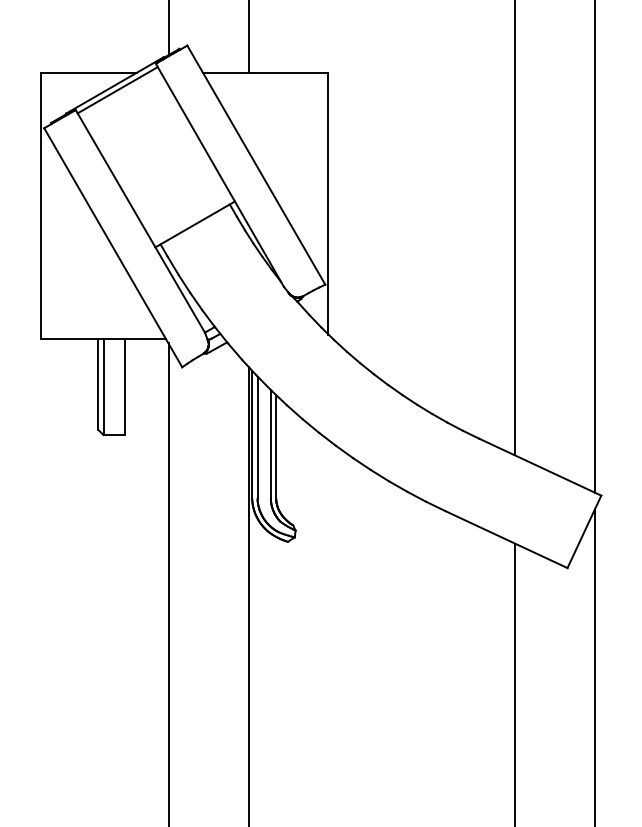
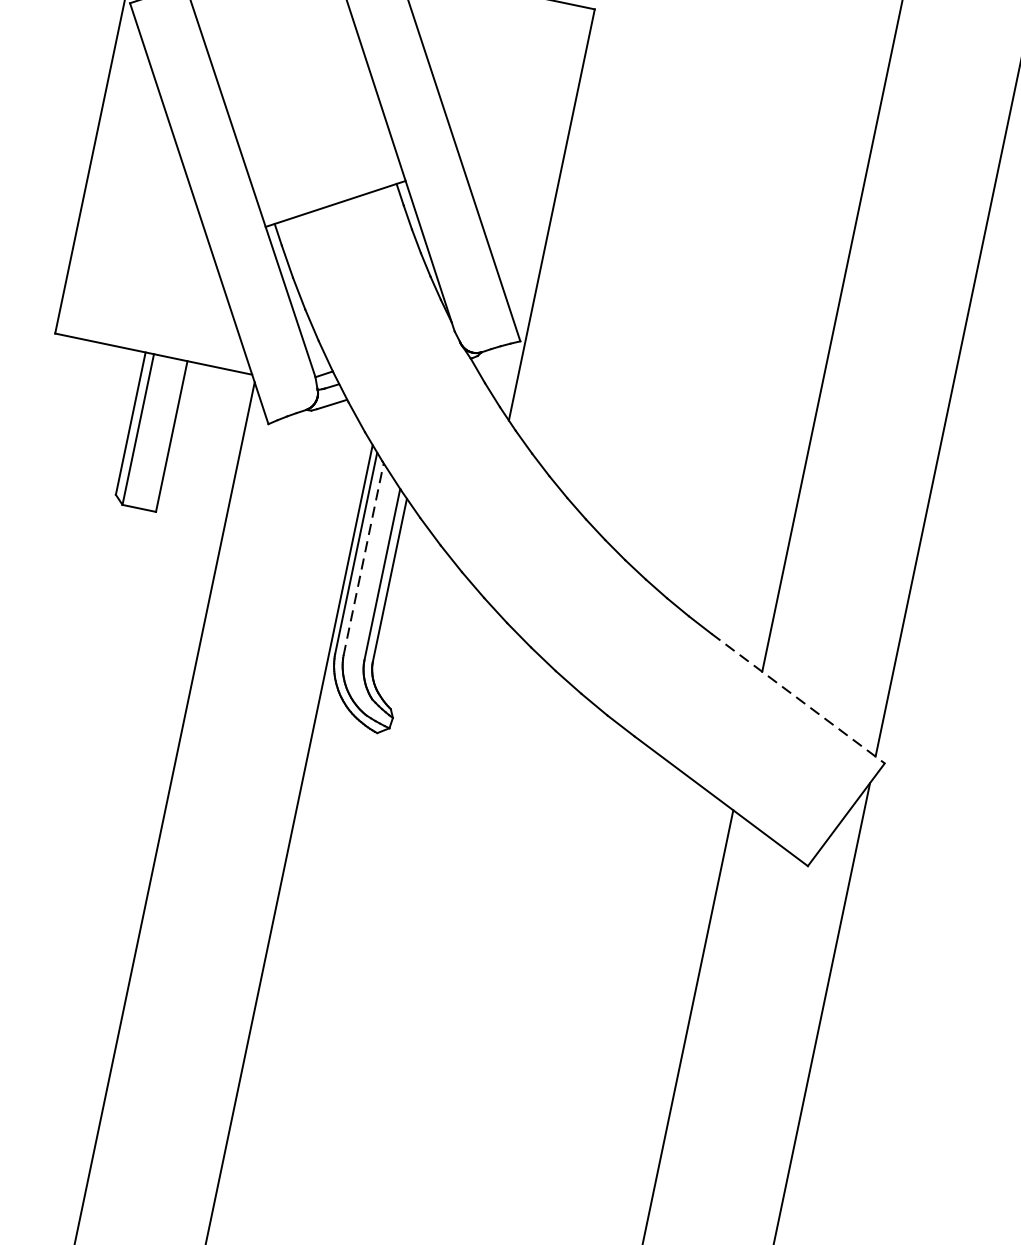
line: (257, 437) -> (363, 559), solid -> dashed
line: (540, 467) -> (798, 699), solid -> dashed

